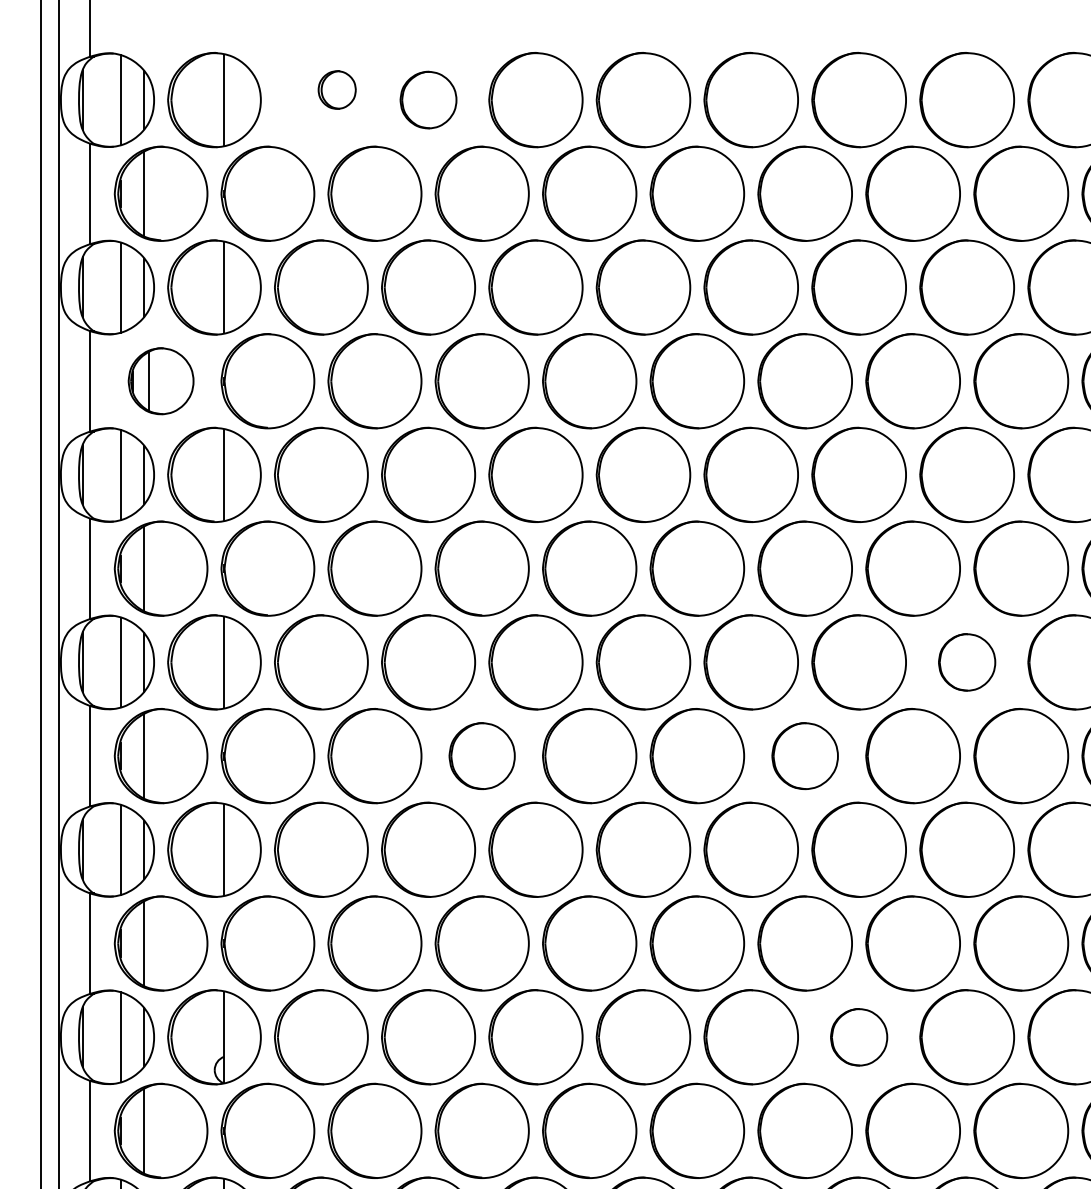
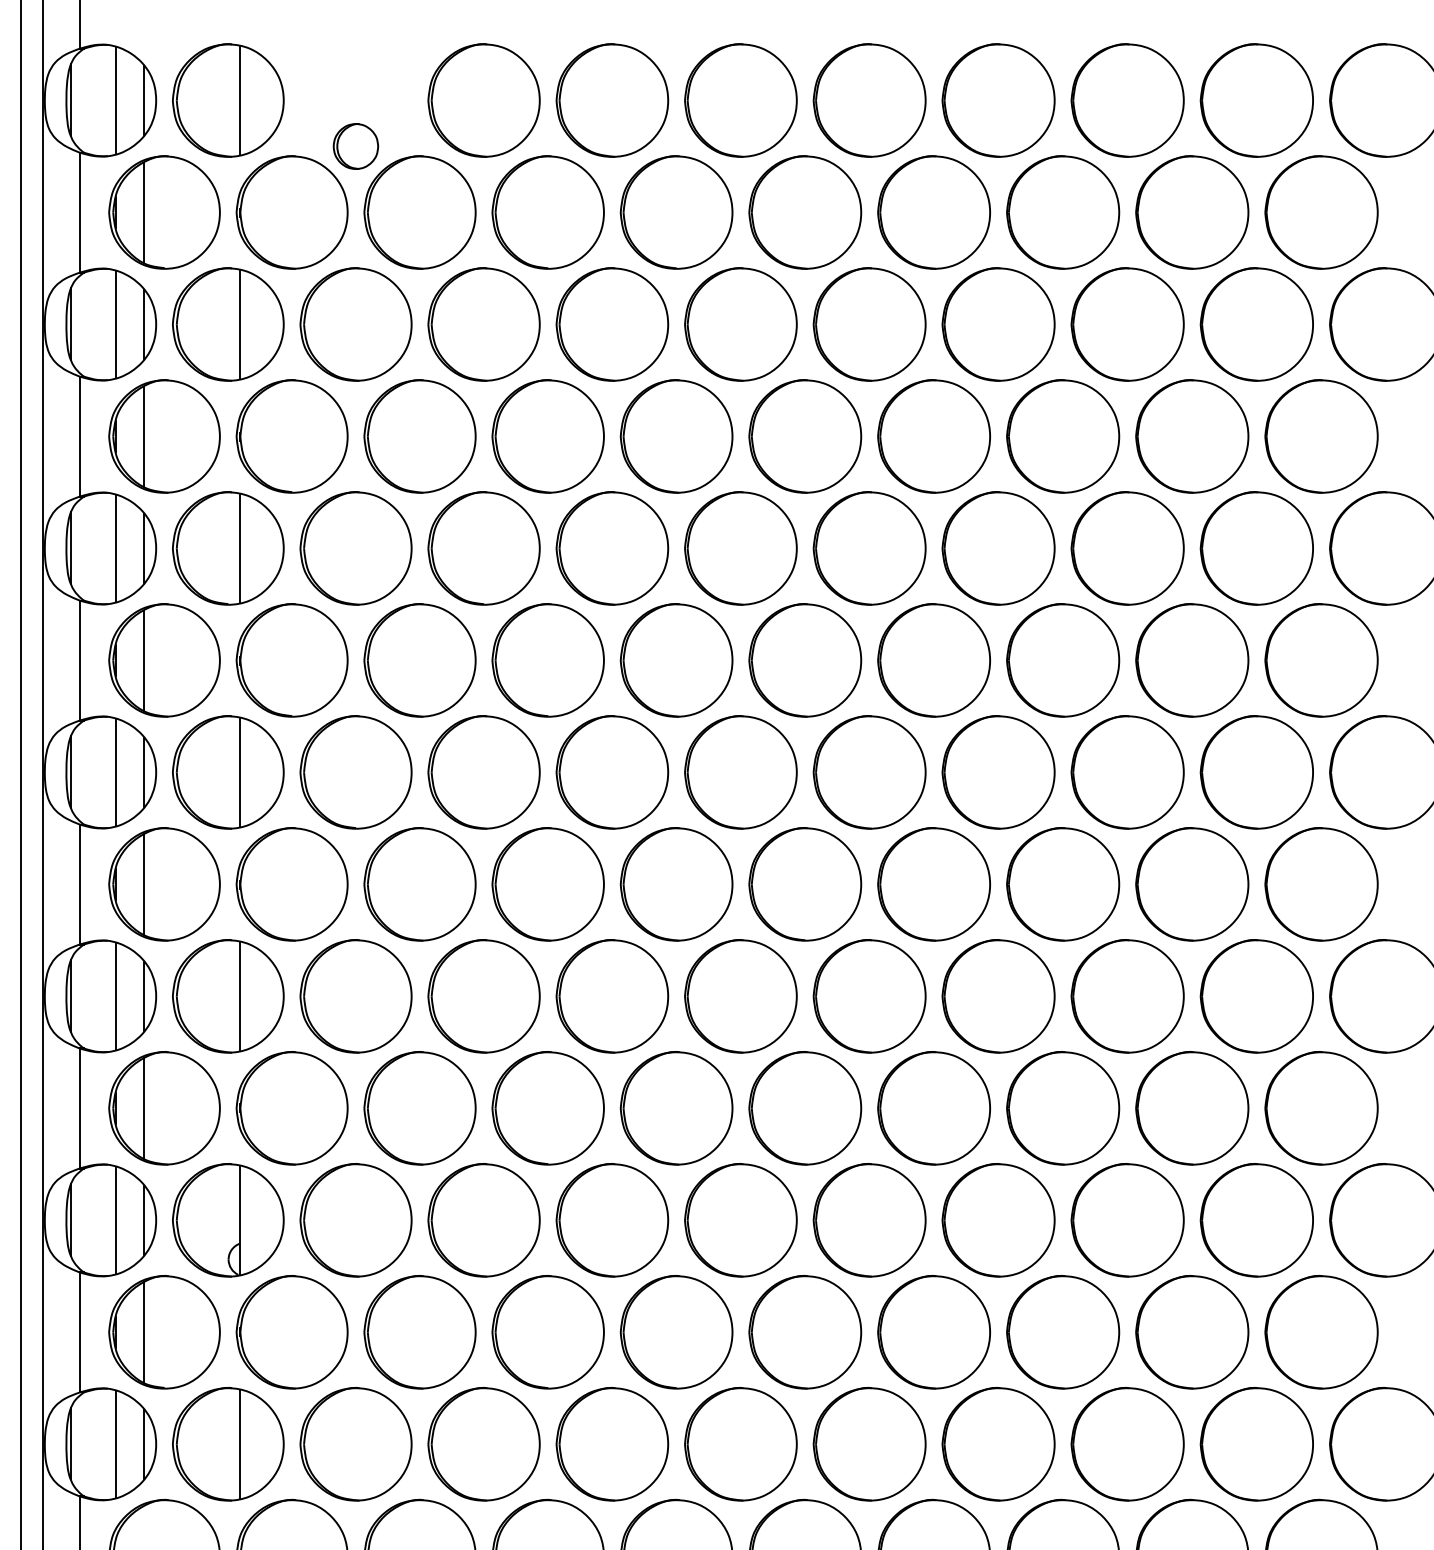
part: (336, 90) -> (355, 146), moved
part: (428, 100) -> (483, 100), size x1.67
part: (161, 381) -> (164, 436), size x1.43
part: (967, 662) -> (1127, 772), size x1.67
part: (481, 756) -> (547, 884), size x1.43
part: (804, 756) -> (933, 884), size x1.43
part: (859, 1037) -> (998, 1220), size x1.67

